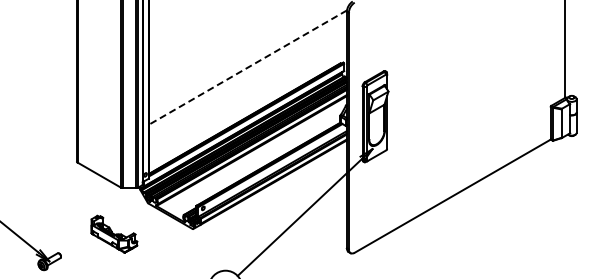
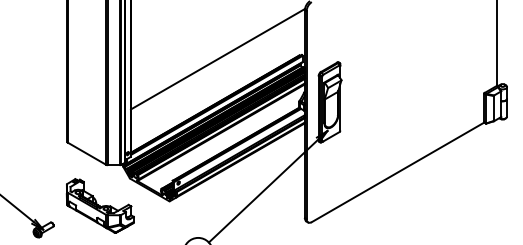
line: (247, 67) -> (217, 59), dashed -> solid
part: (114, 233) -> (100, 205), size x1.67

